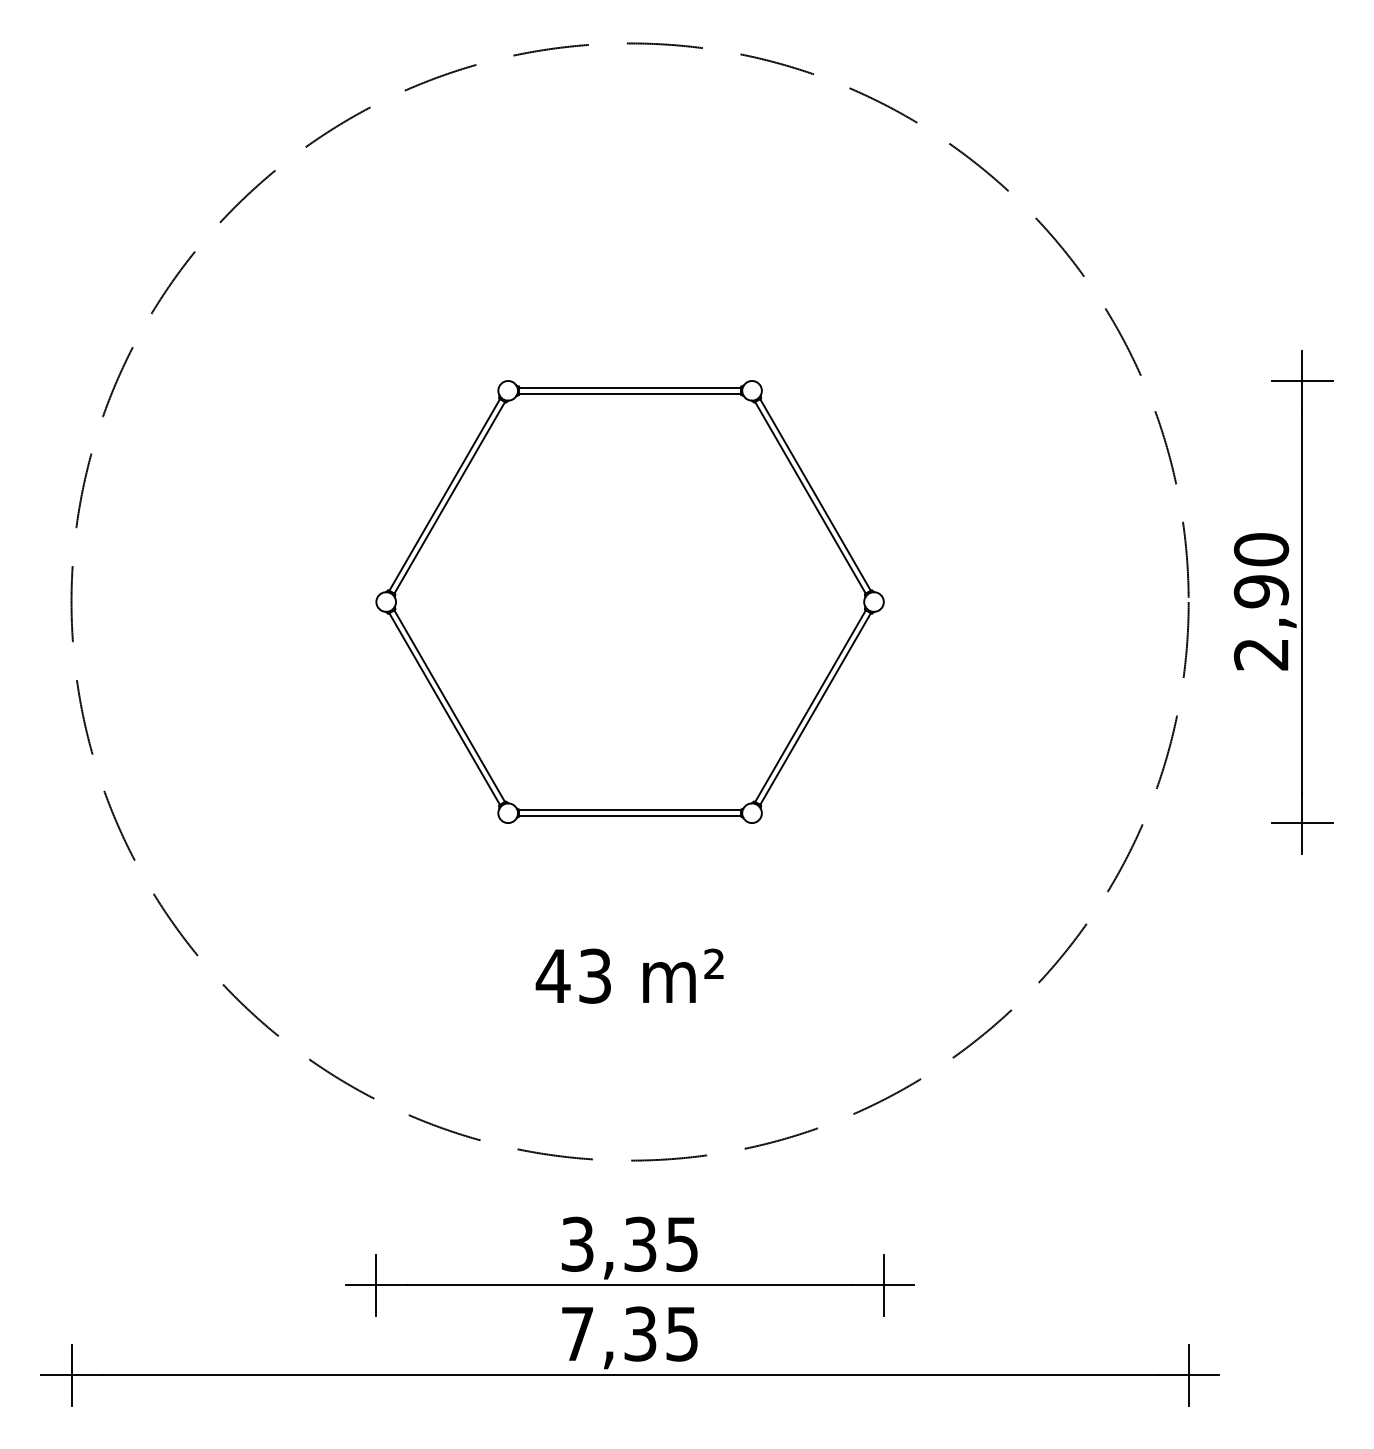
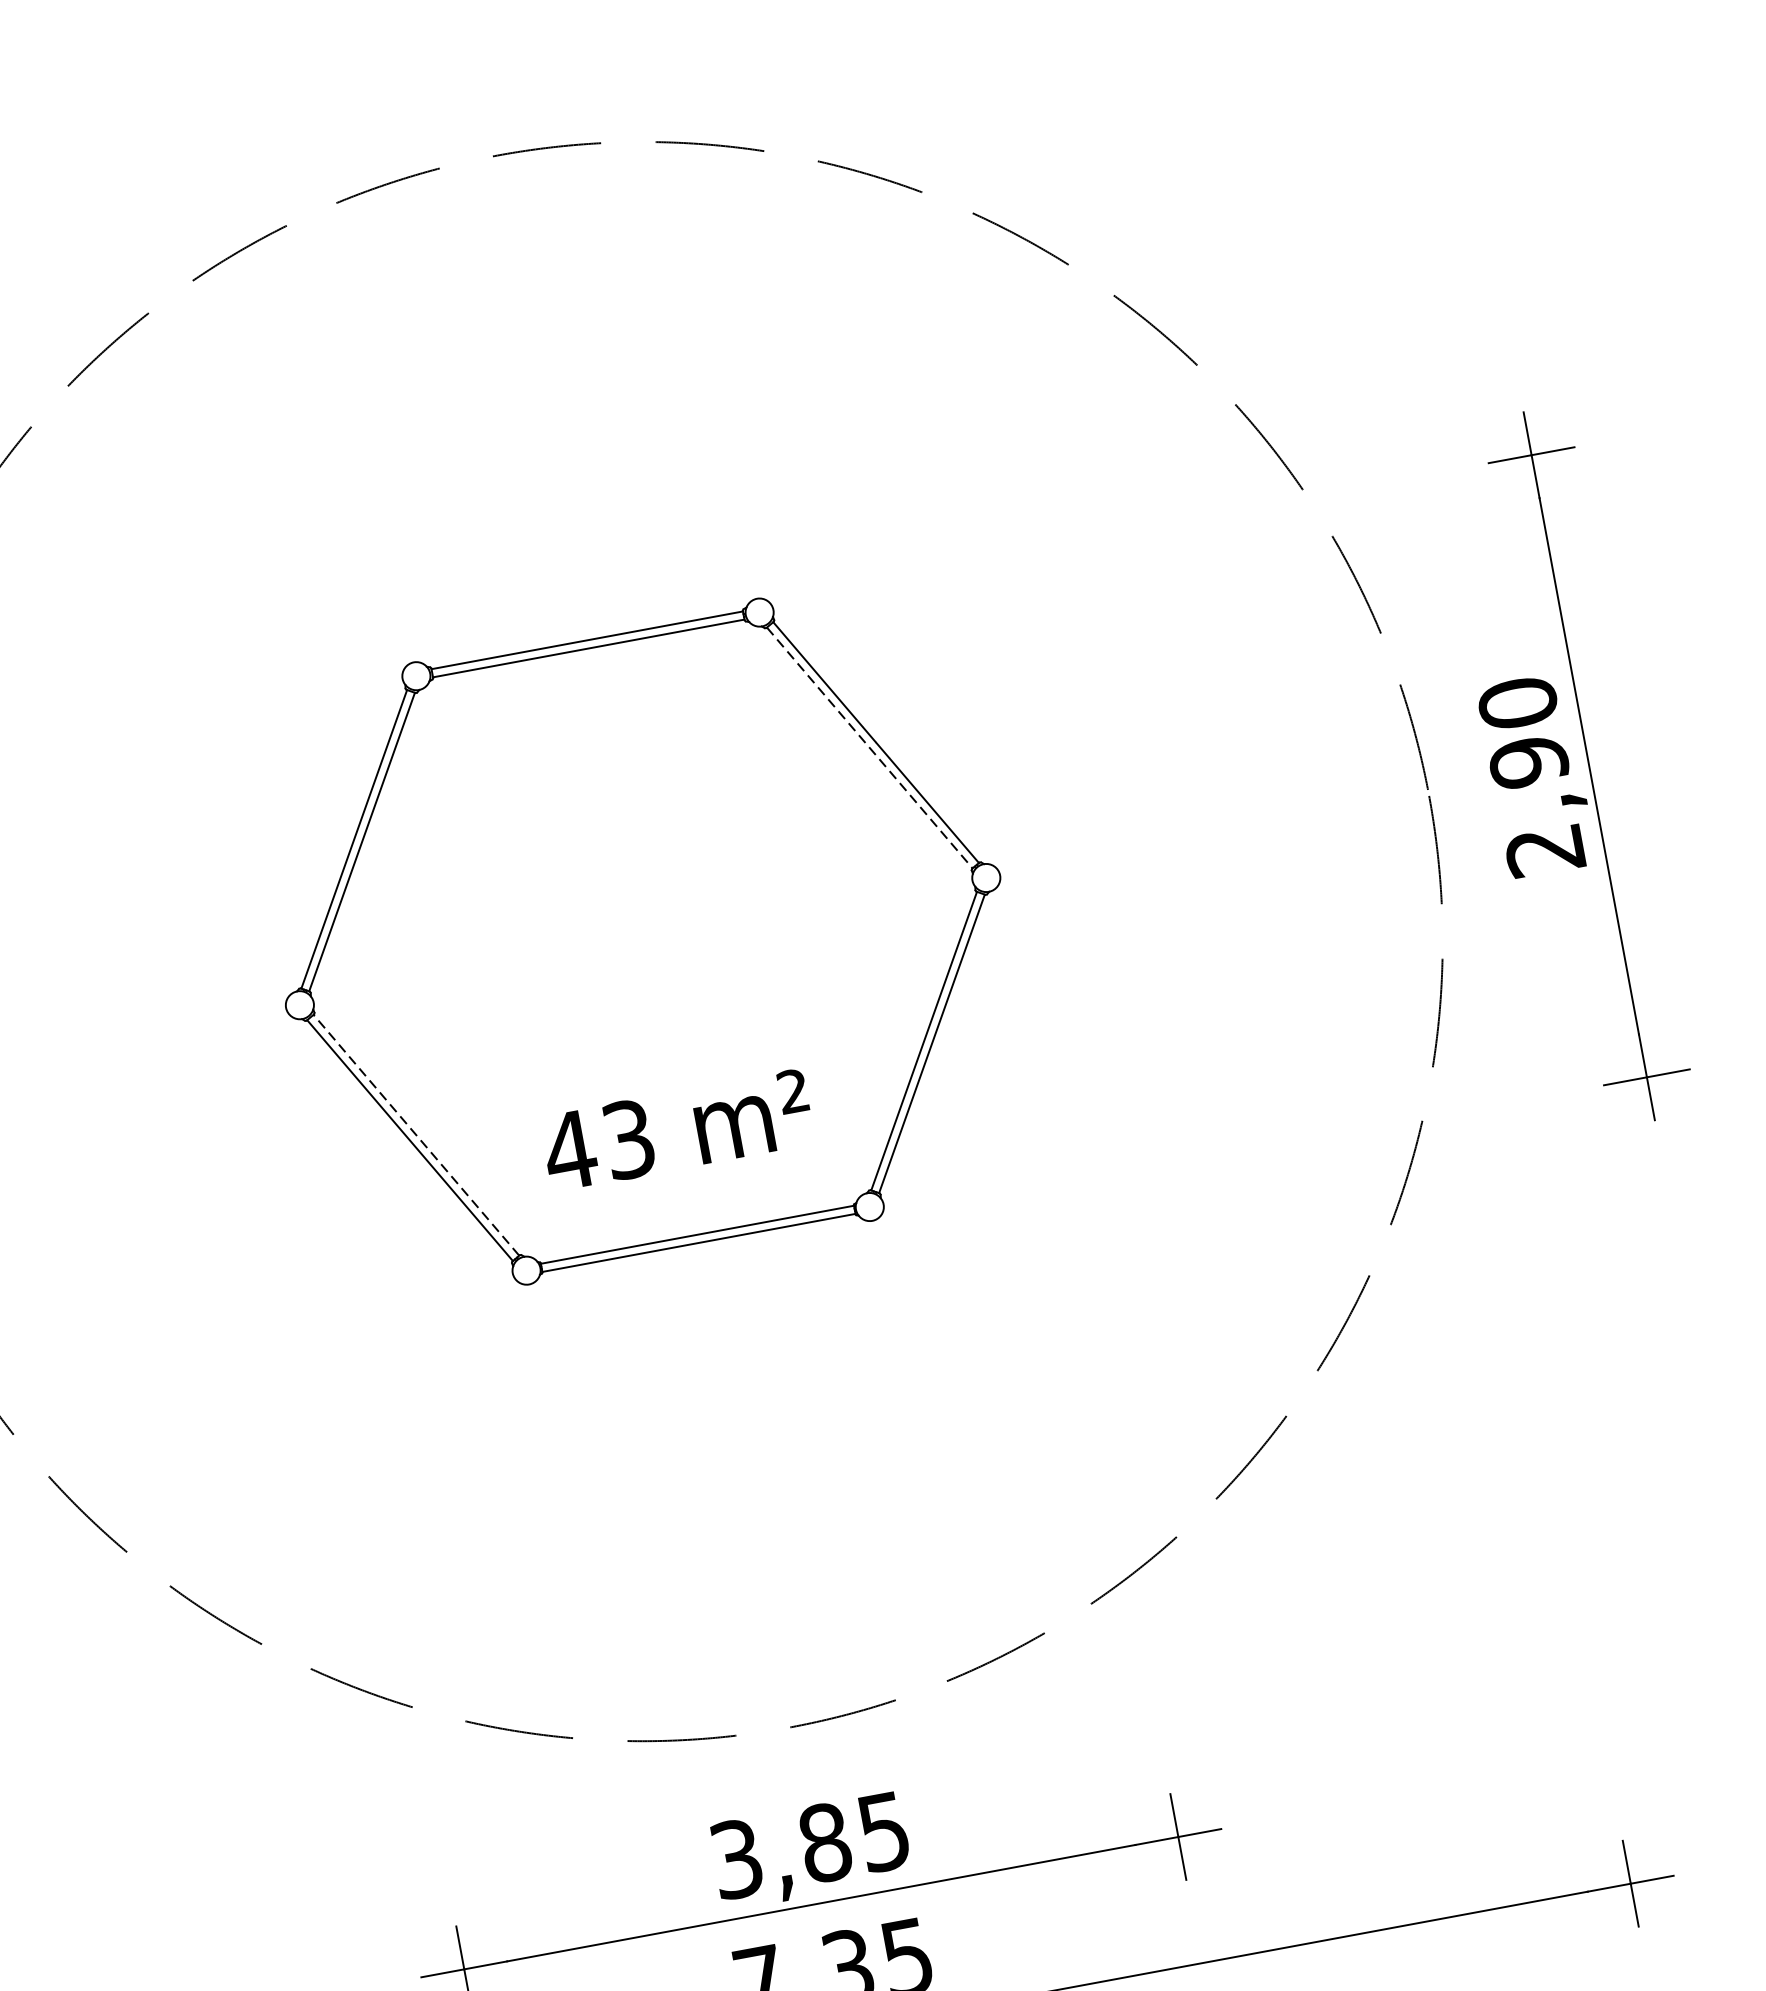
line: (810, 497) -> (869, 747), solid -> dashed
line: (449, 706) -> (416, 1135), solid -> dashed
text: (629, 975) -> (677, 1129), moved
text: (640, 1243) -> (825, 1841), 3,35 -> 3,85

